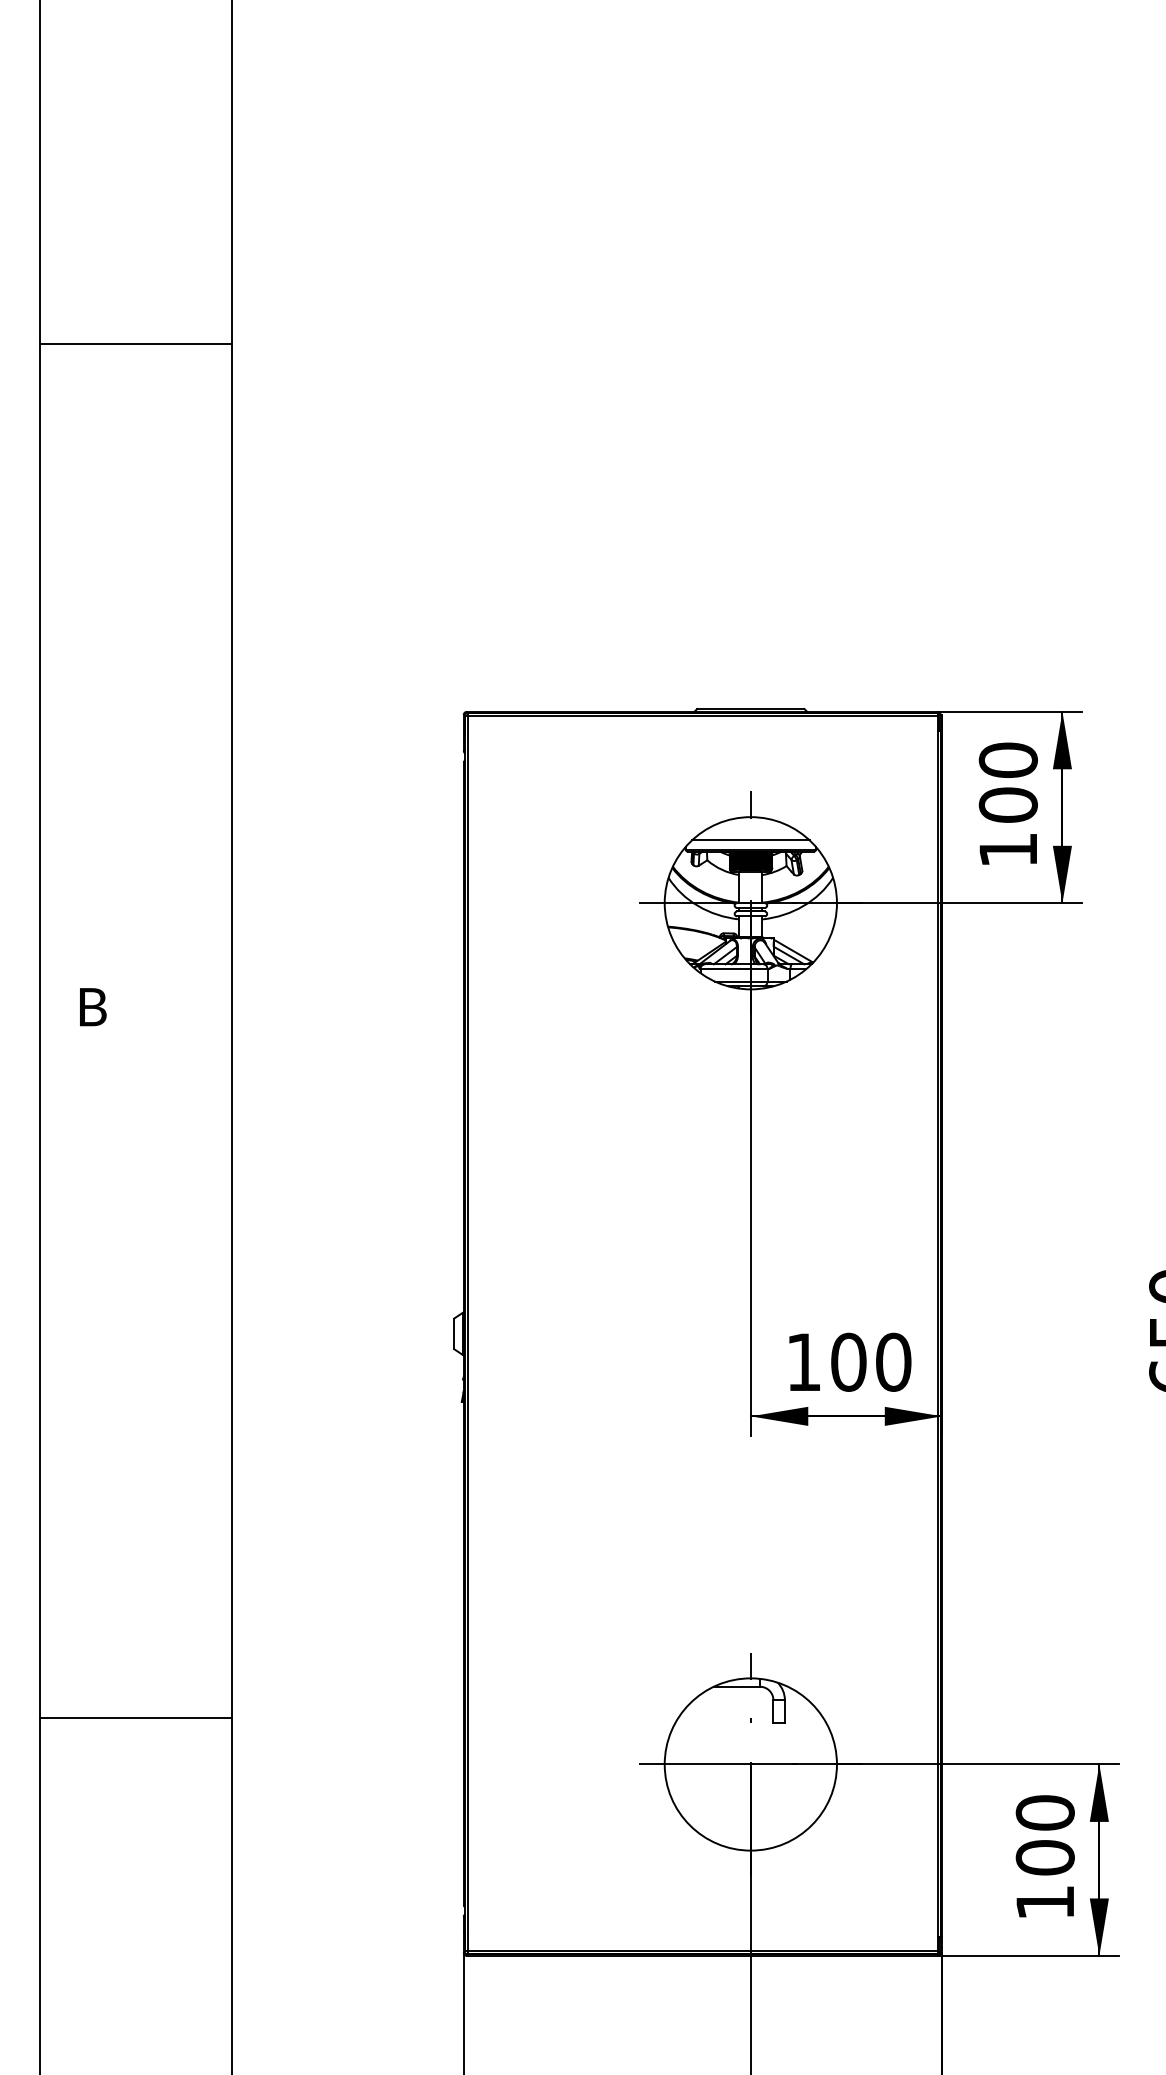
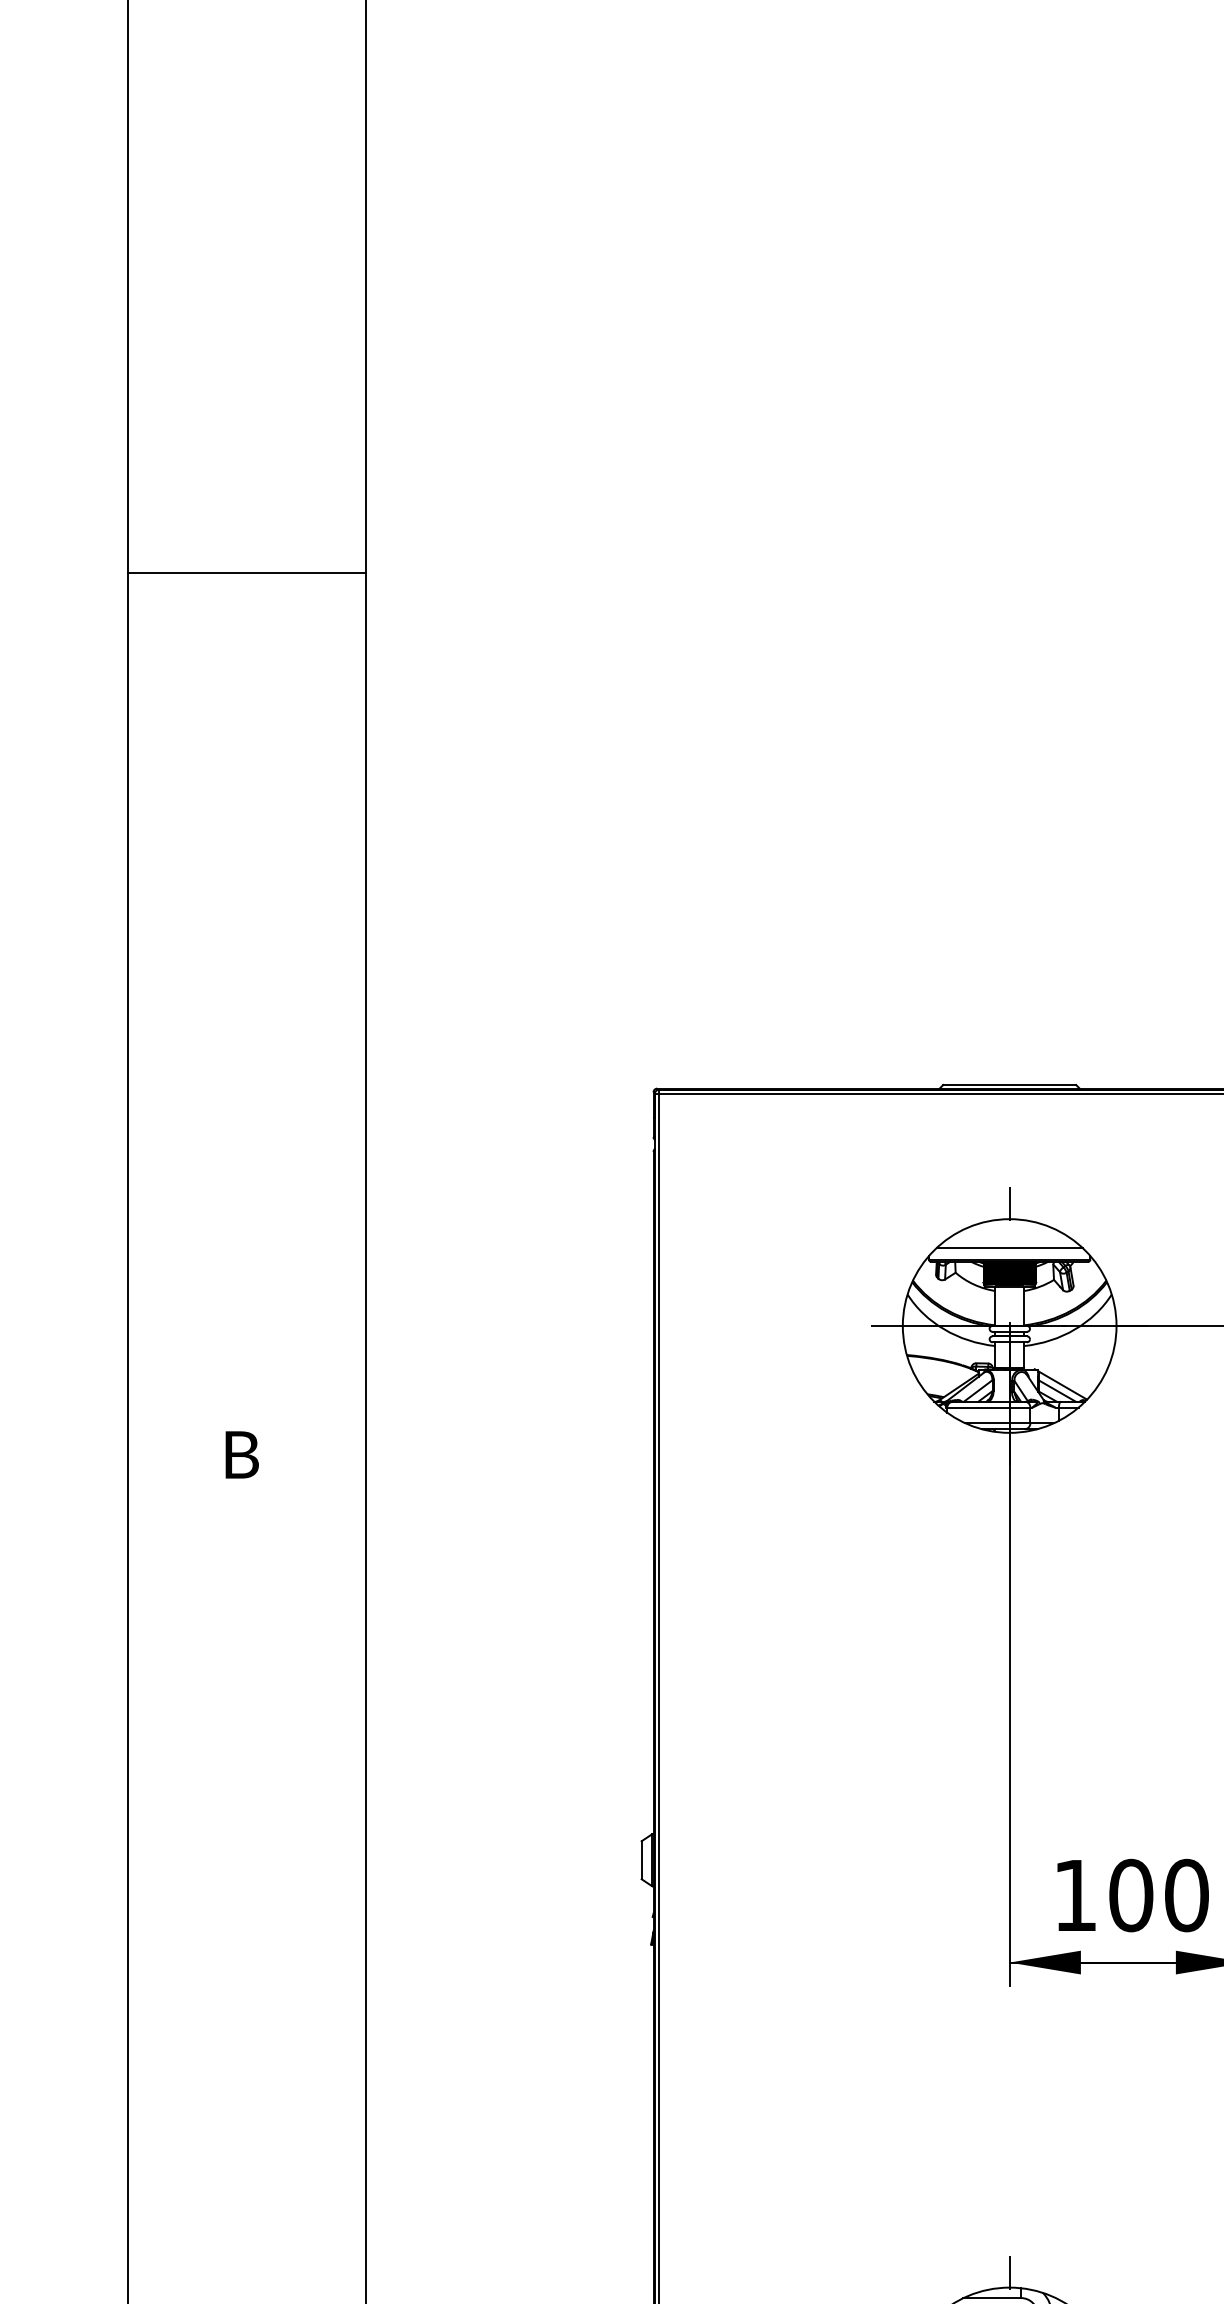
line: (135, 343) -> (246, 573), moved
text: (93, 1007) -> (242, 1455), moved

